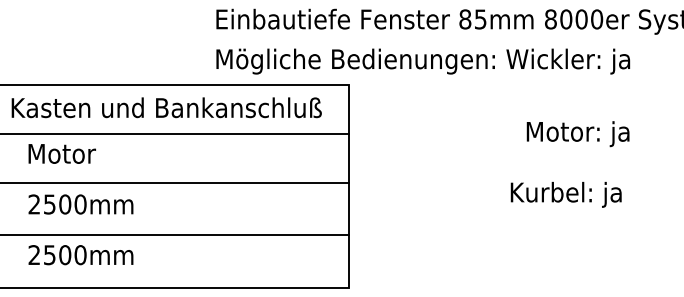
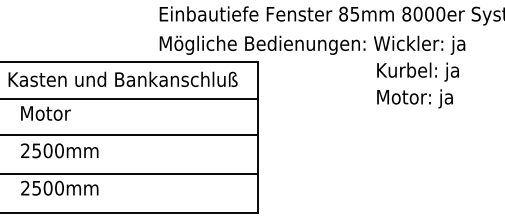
text: (577, 134) -> (414, 99), moved
text: (565, 194) -> (417, 71), moved

